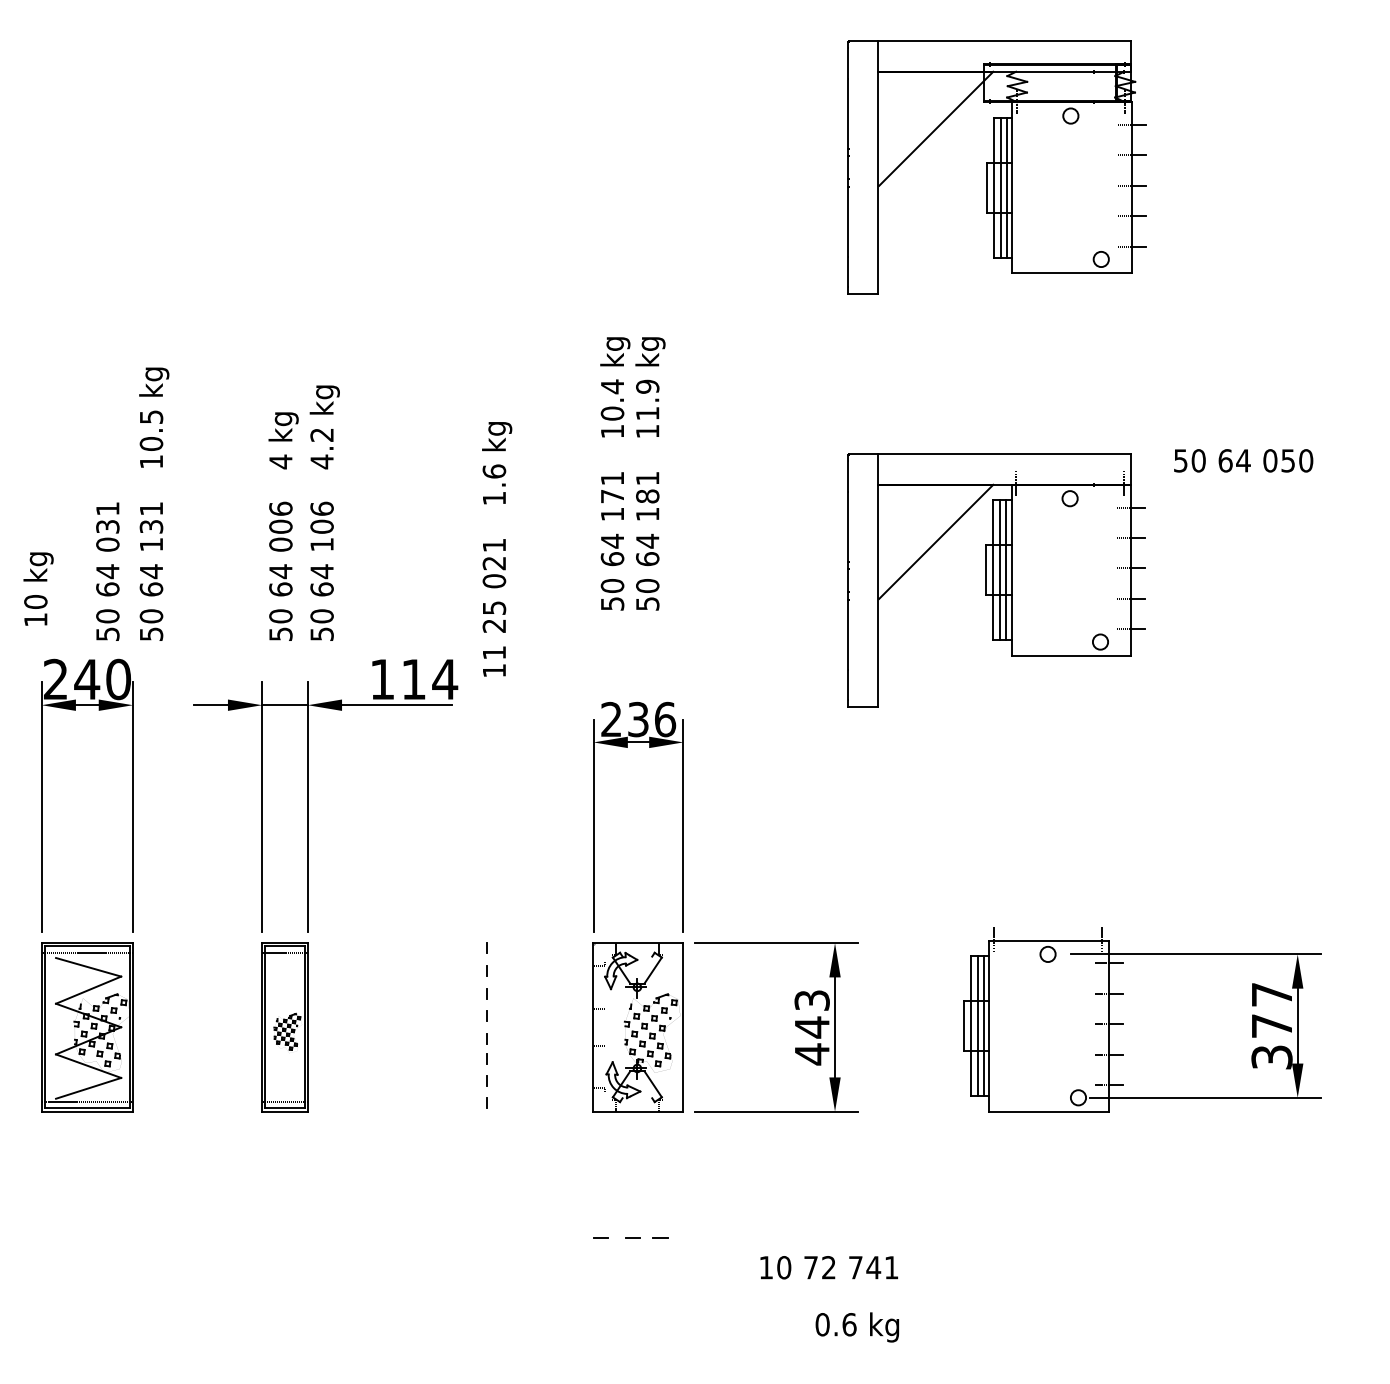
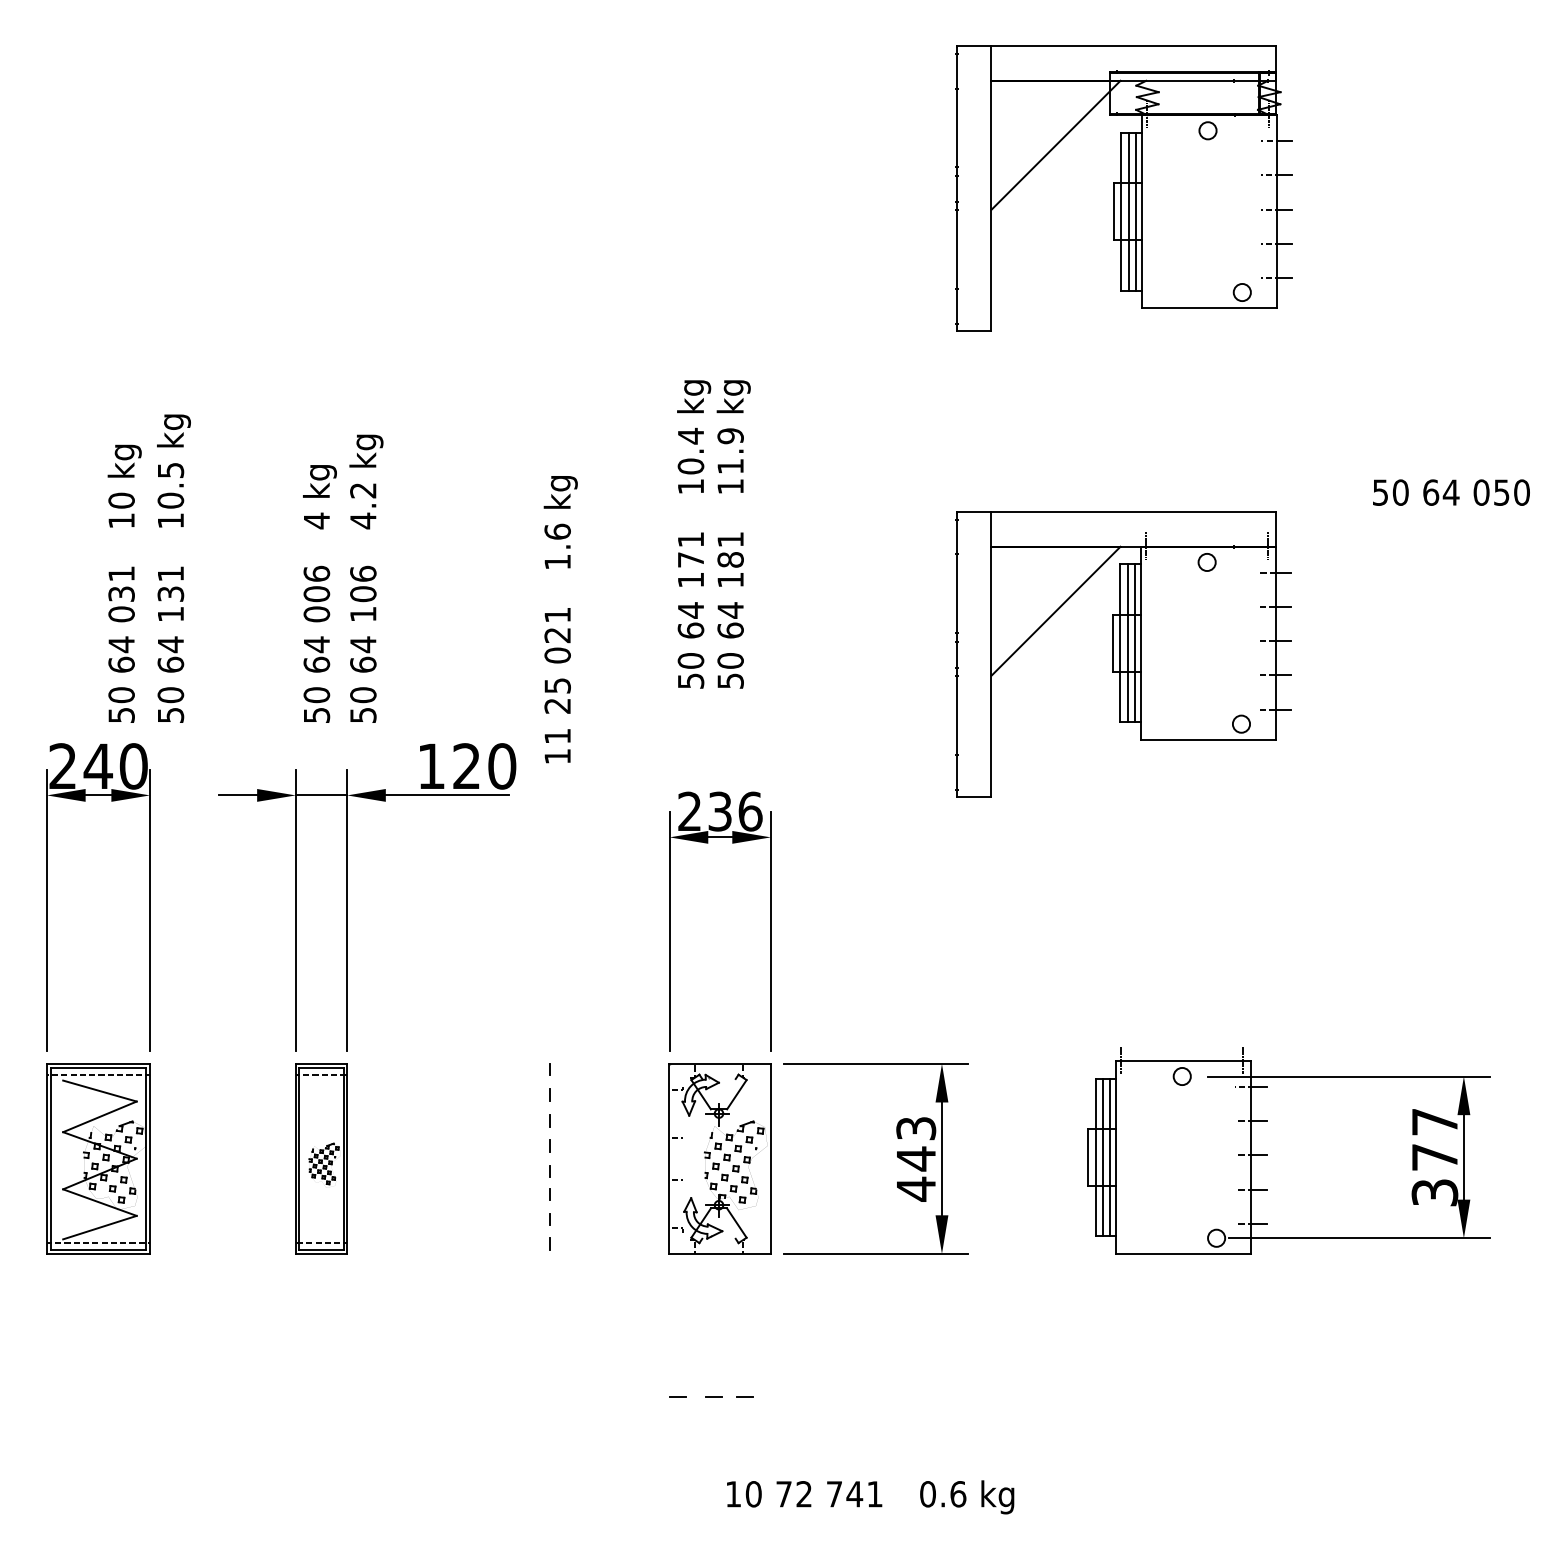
text: (1243, 460) -> (1451, 492), moved
text: (38, 588) -> (124, 485), moved
text: (430, 679) -> (485, 766), 114 -> 120
text: (828, 1267) -> (803, 1494), moved

